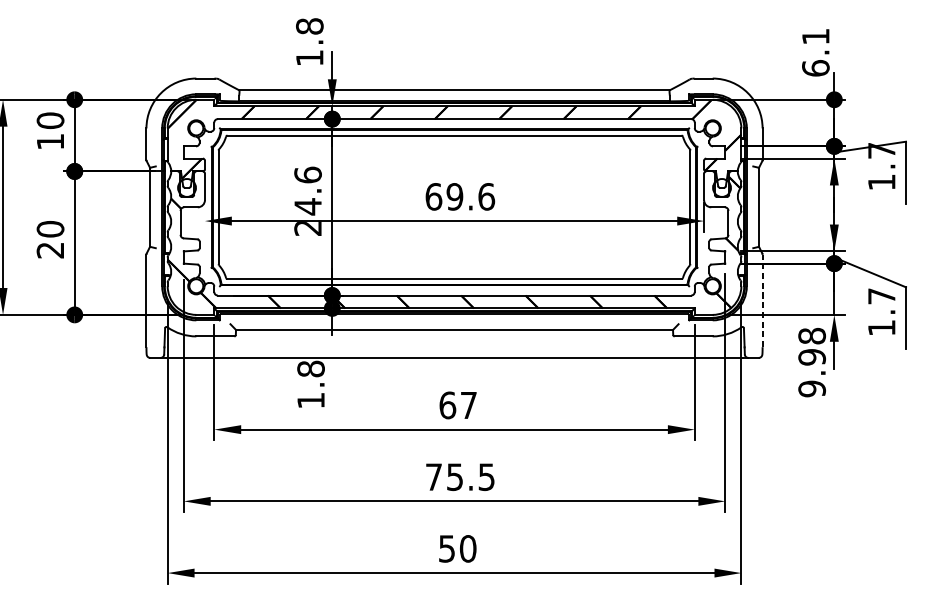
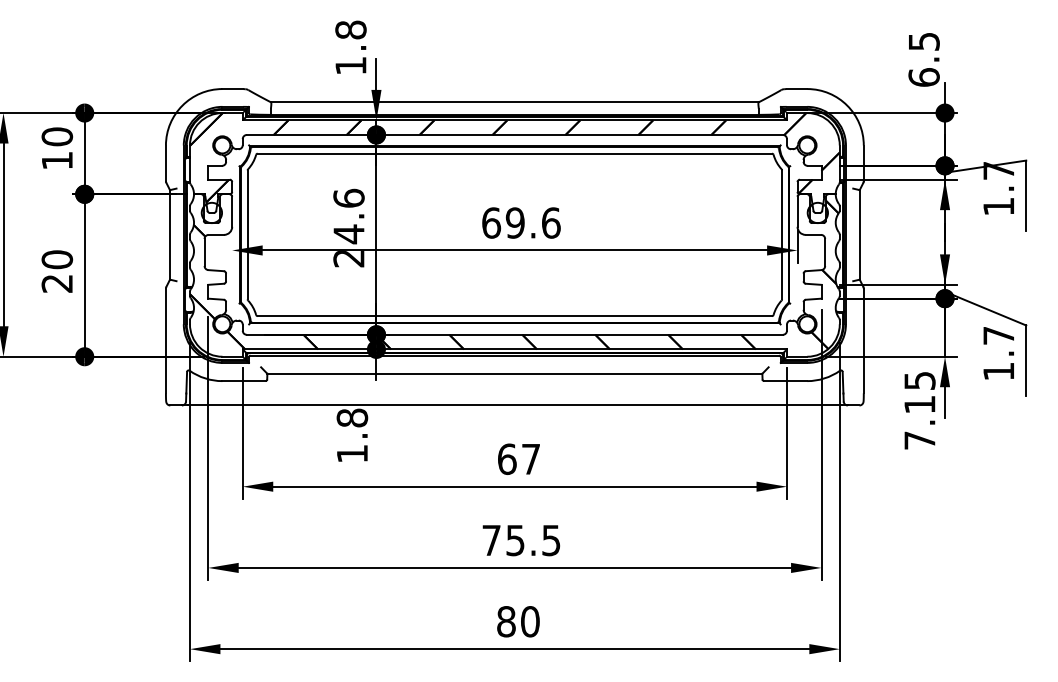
text: (816, 36) -> (924, 41), 6.1 -> 6.5
line: (762, 300) -> (863, 340), dashed -> solid
text: (811, 362) -> (919, 410), 9.98 -> 7.15
text: (447, 548) -> (506, 621), 50 -> 80

